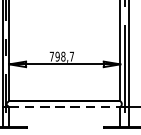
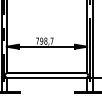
line: (65, 106) -> (47, 77), dashed -> solid

